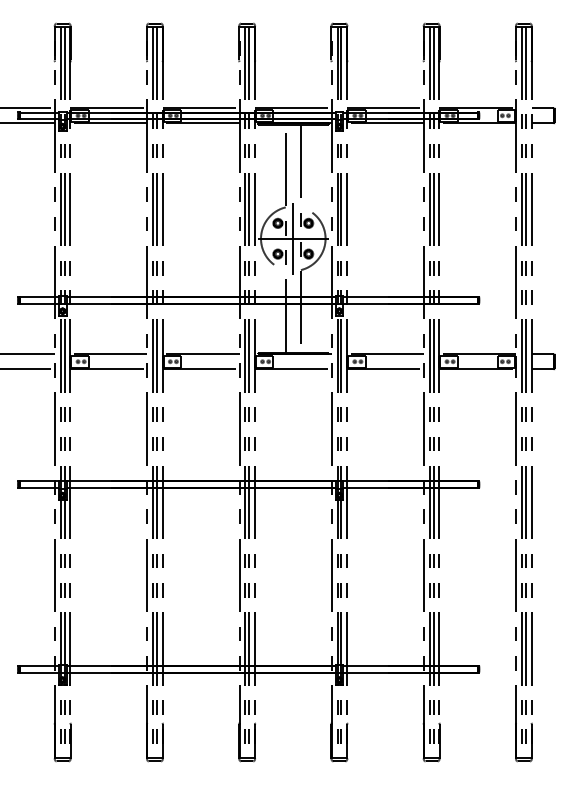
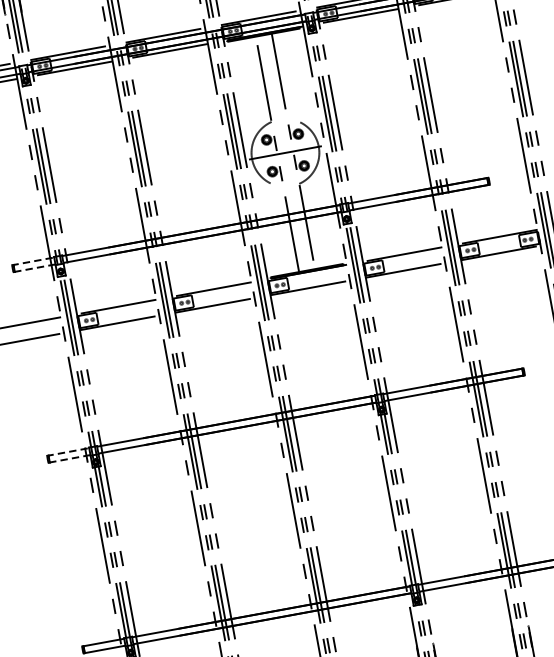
line: (293, 238) -> (285, 152), removed
line: (19, 299) -> (14, 267), solid -> dashed
line: (19, 484) -> (49, 458), solid -> dashed

